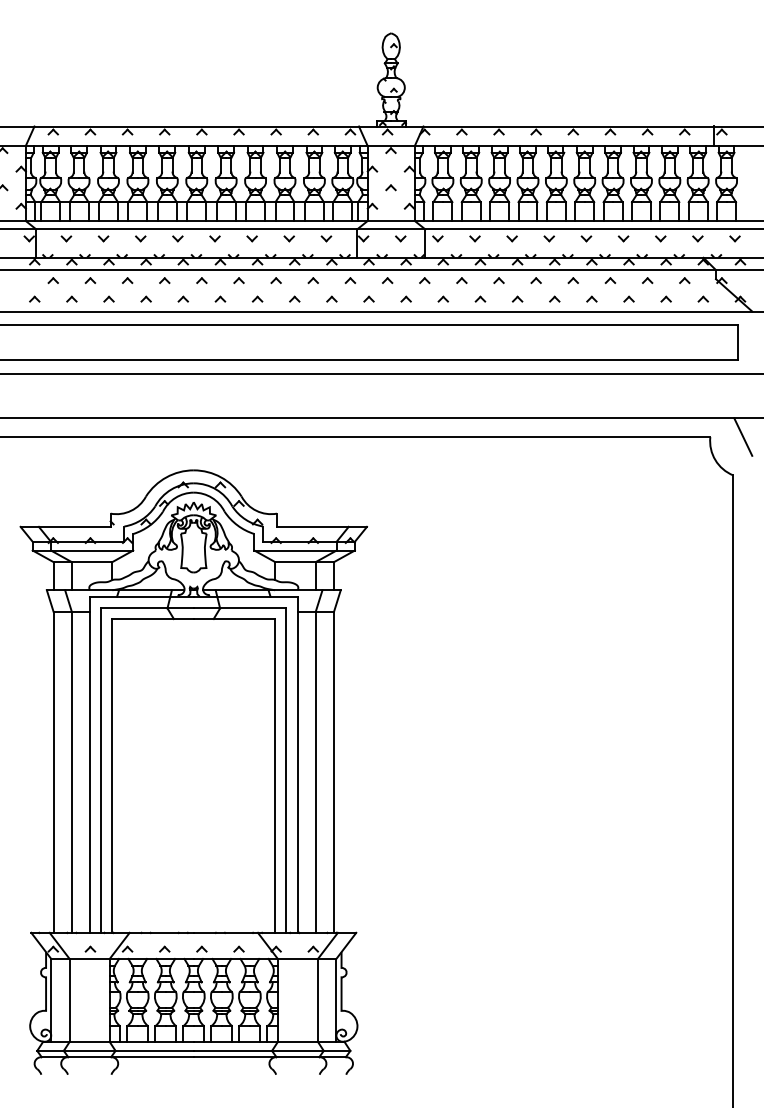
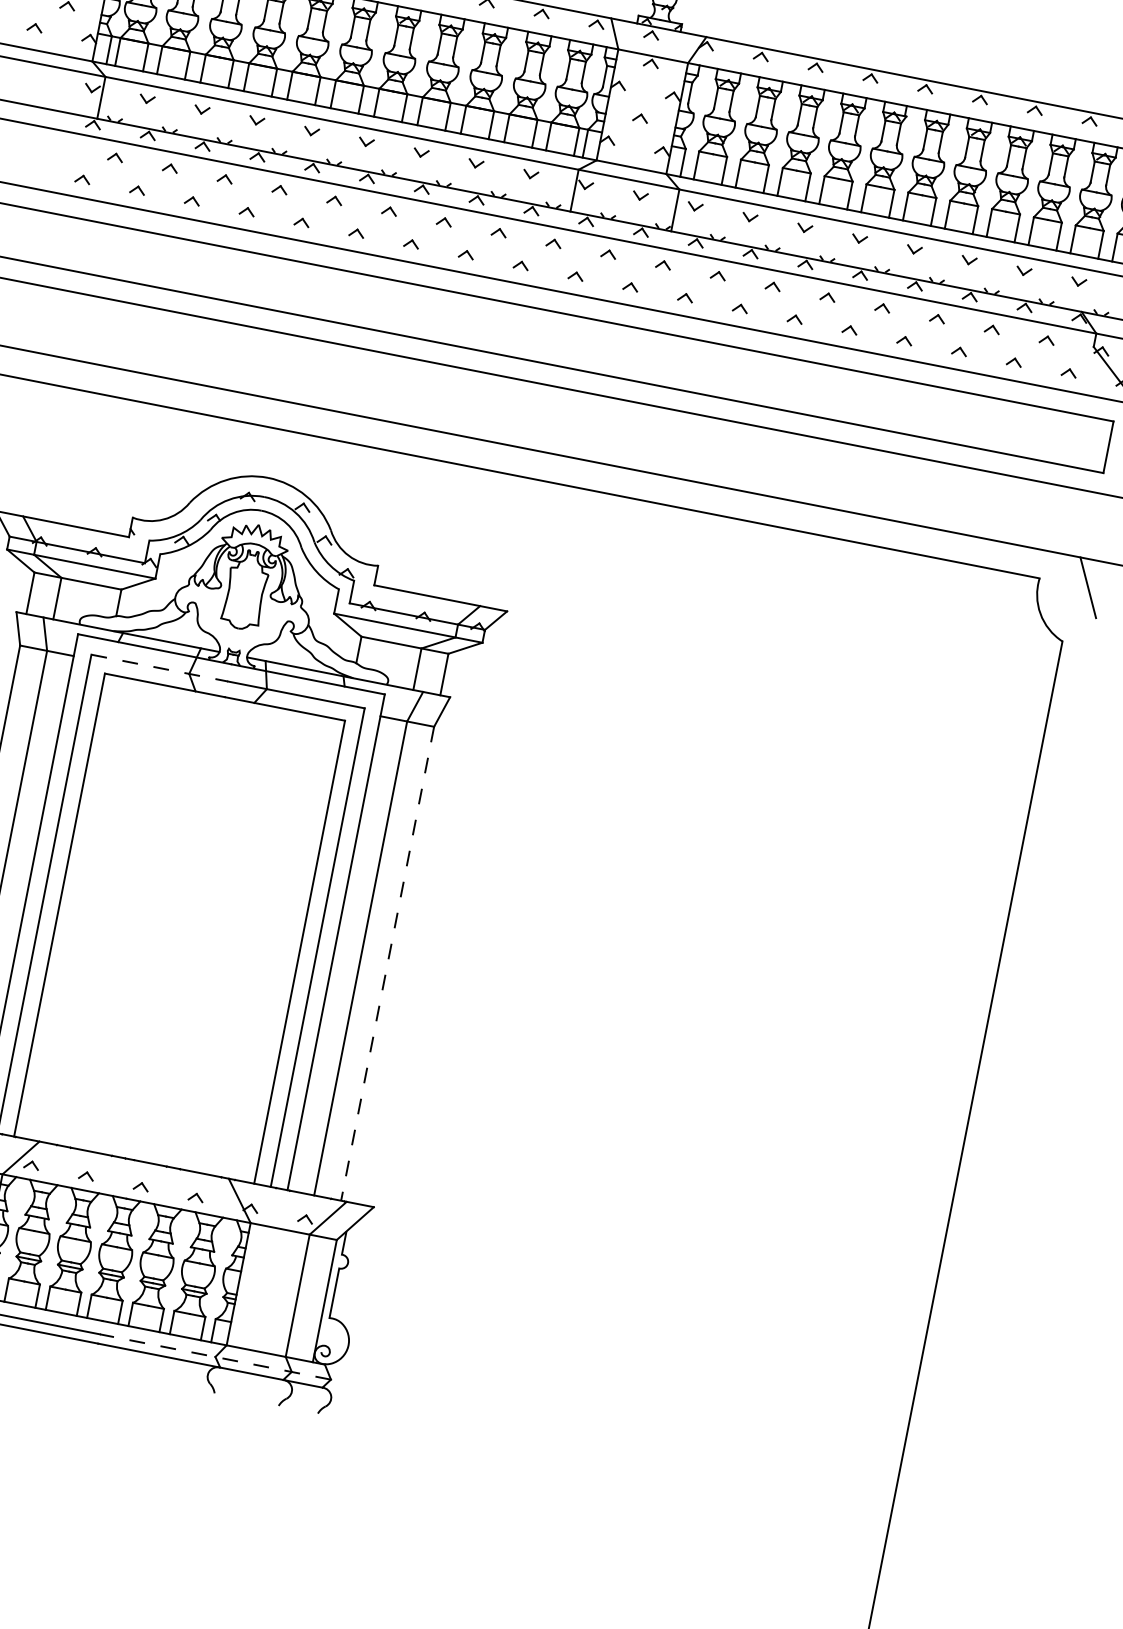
line: (148, 608) -> (161, 668), solid -> dashed
line: (334, 772) -> (388, 964), solid -> dashed
line: (271, 1050) -> (214, 1356), solid -> dashed

